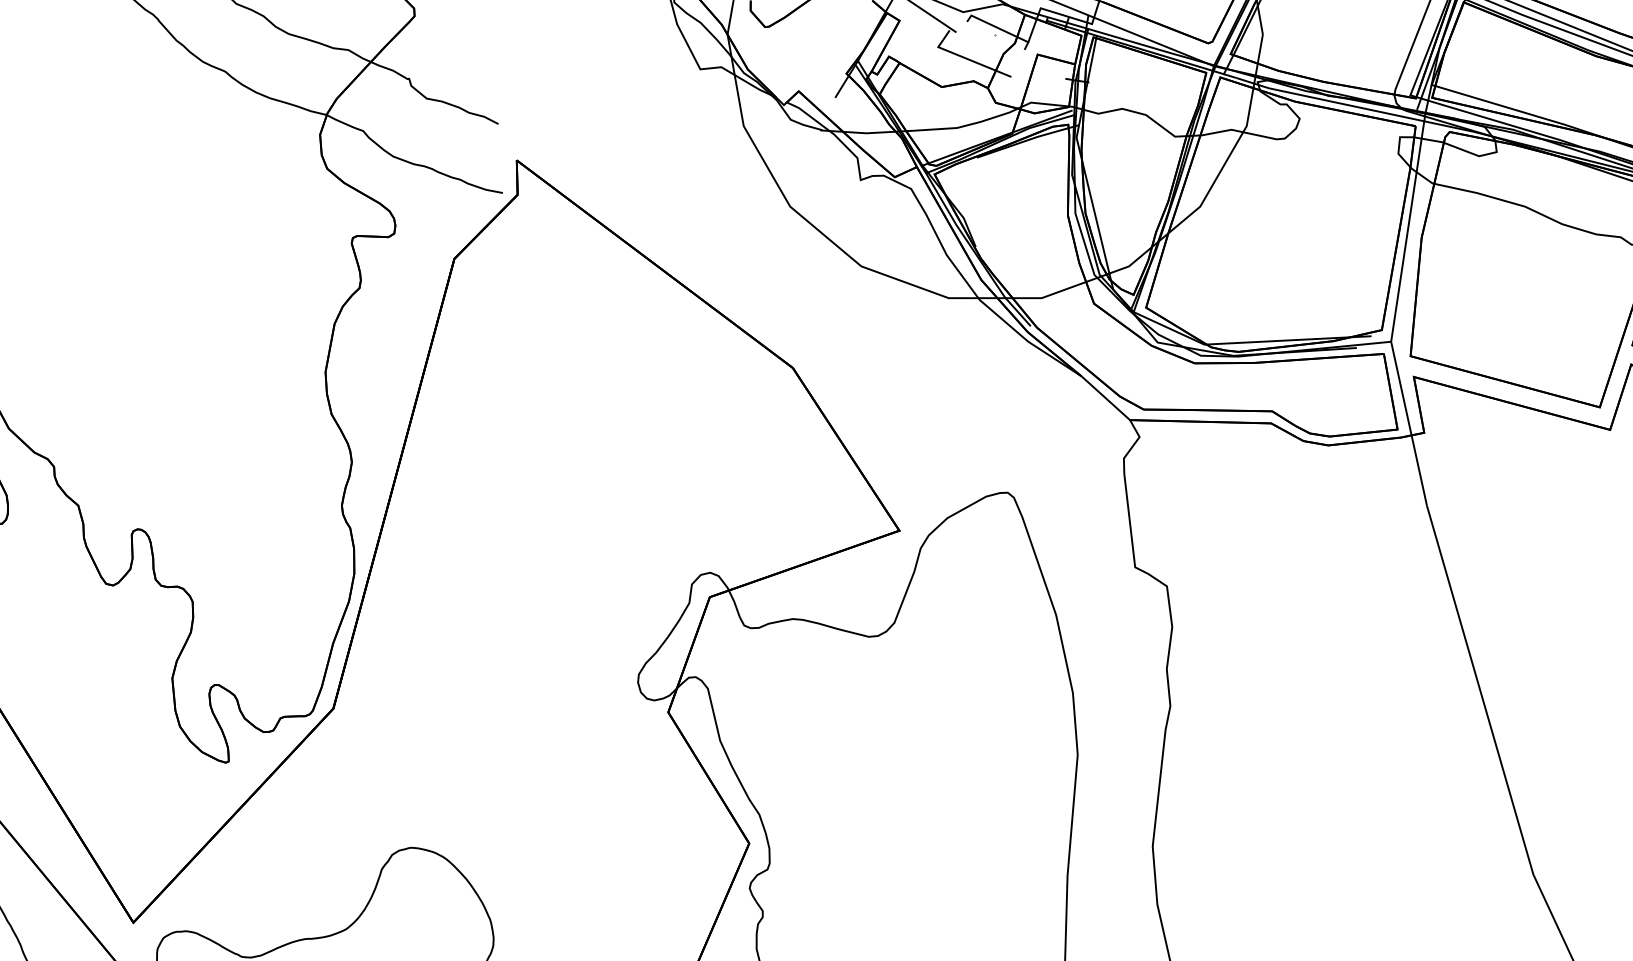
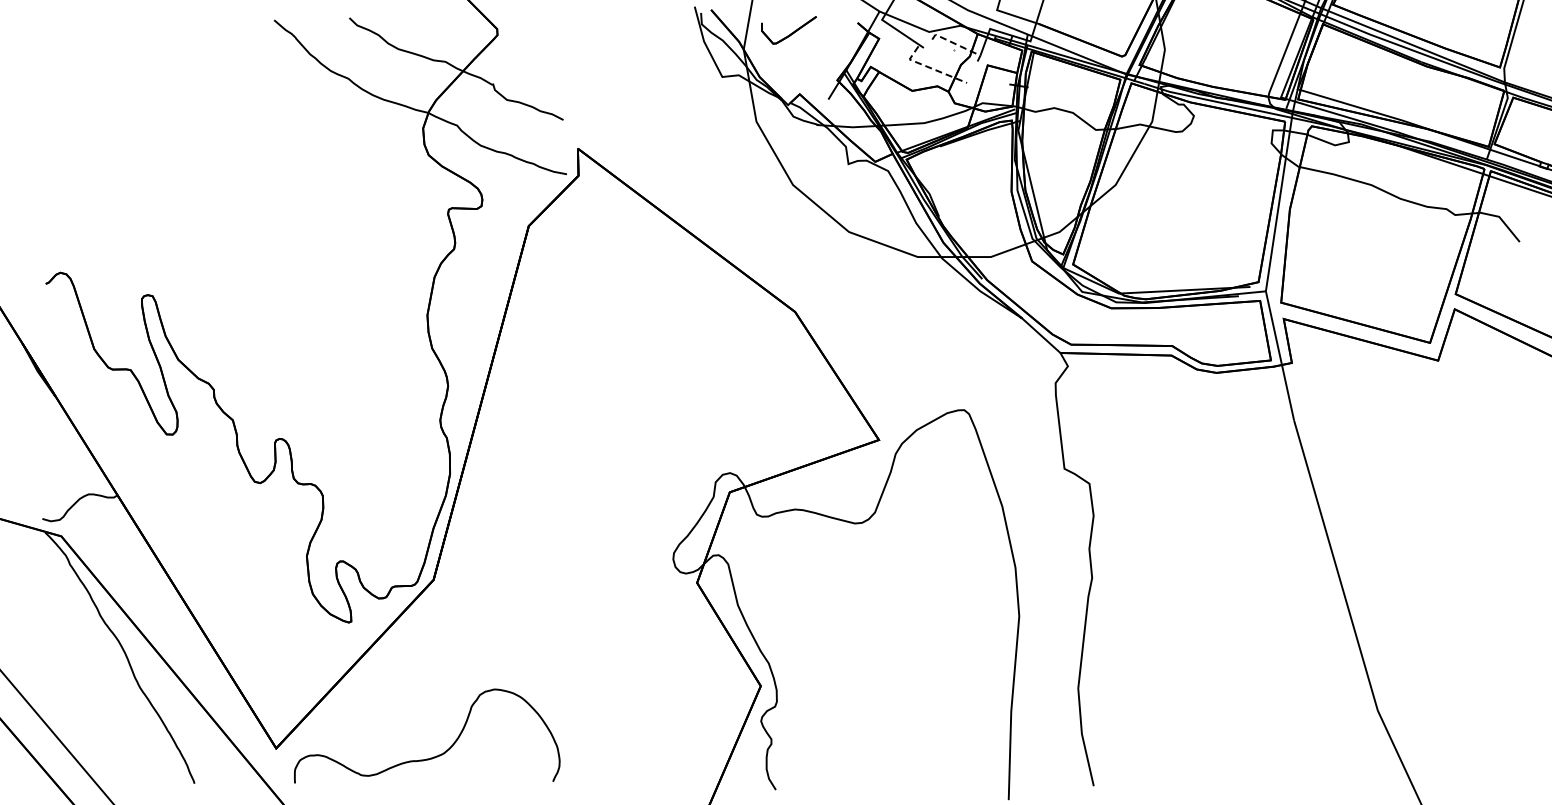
line: (1000, 29) -> (958, 45), solid -> dashed
line: (964, 58) -> (930, 68), solid -> dashed

